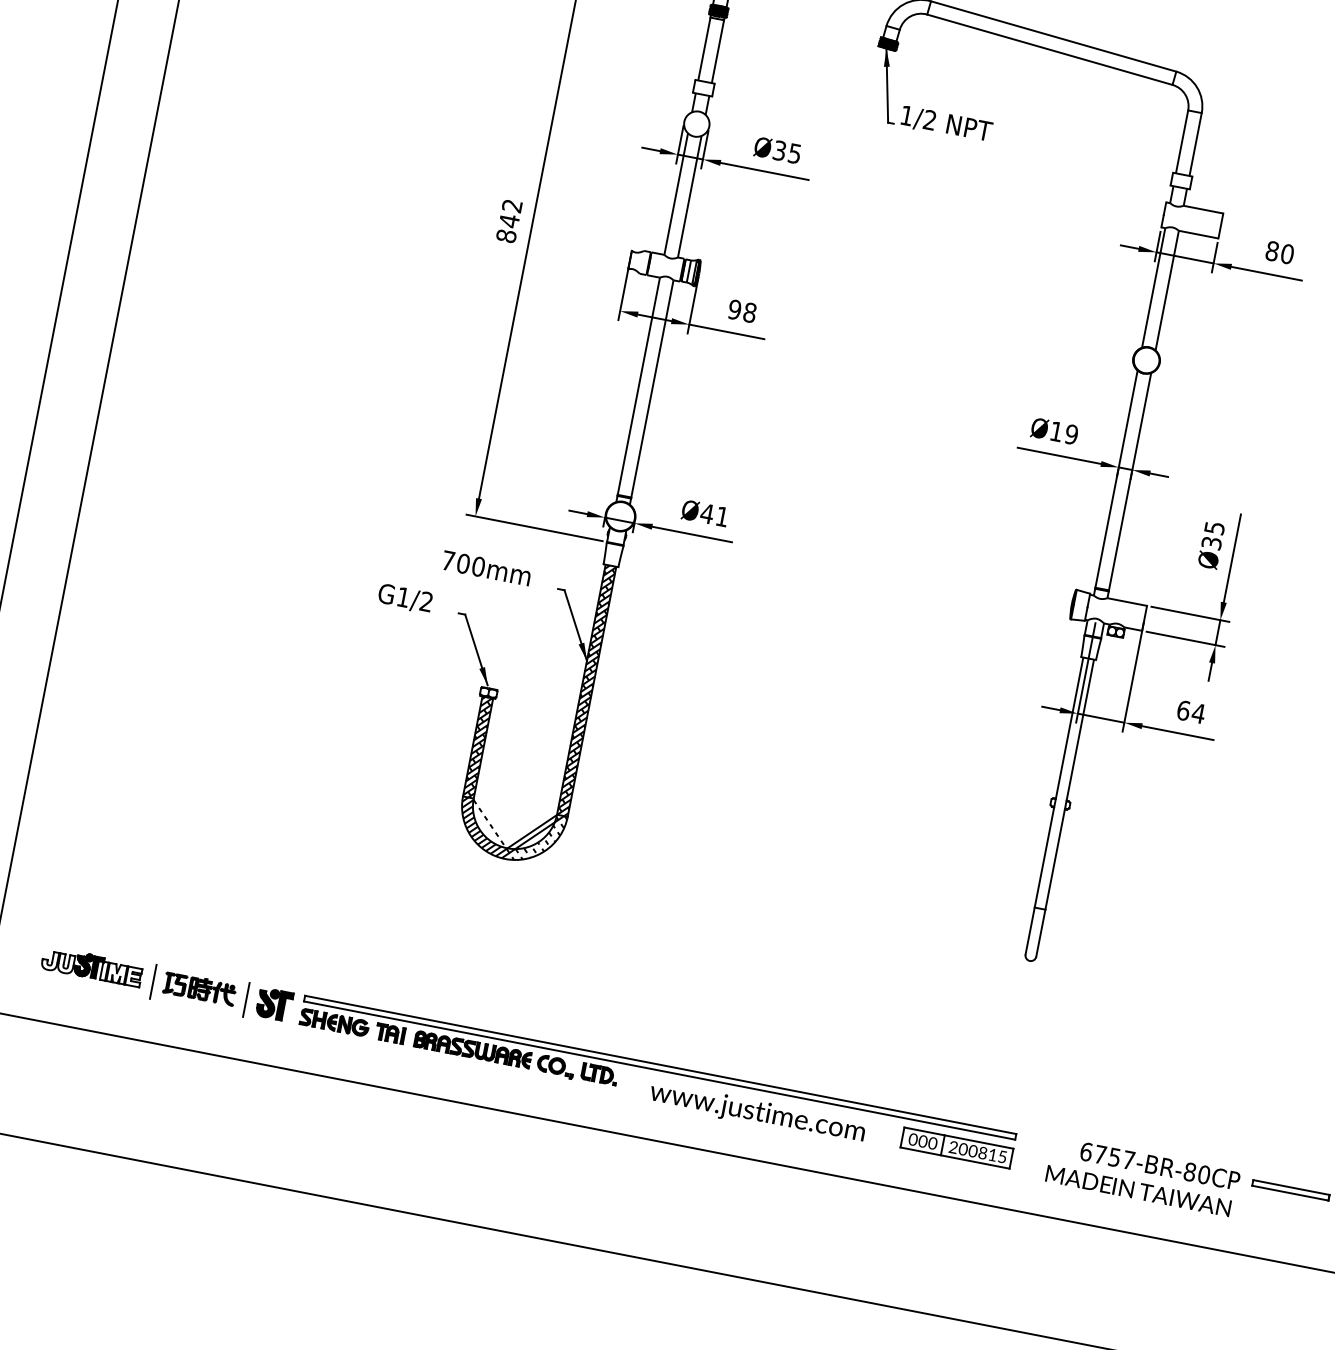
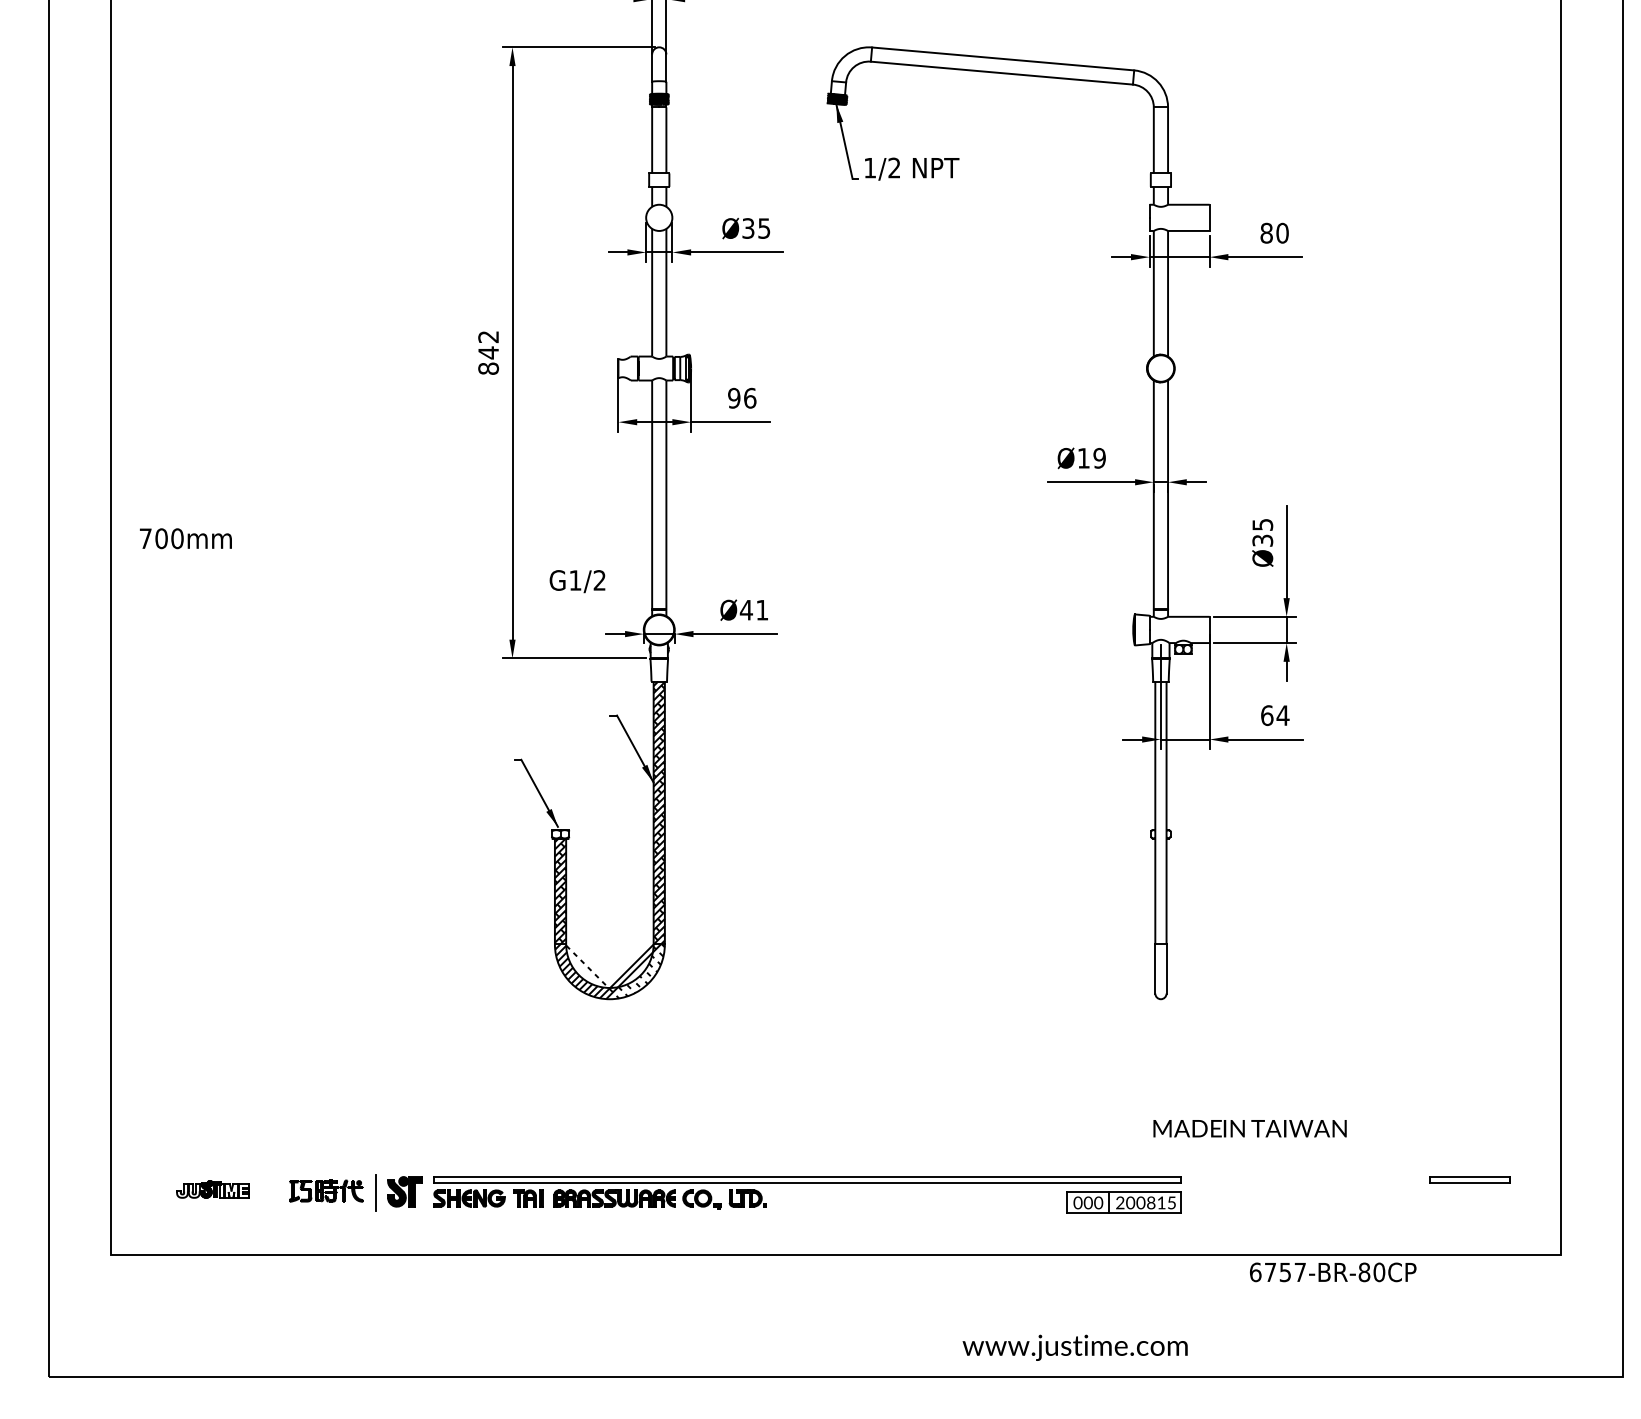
text: (750, 312) -> (750, 397), 98 -> 96
text: (486, 568) -> (185, 538), moved
text: (405, 598) -> (577, 581), moved
part: (91, 966) -> (212, 1189), size x0.7
line: (152, 981) -> (277, 1192), removed
text: (756, 1112) -> (1074, 1347), moved
text: (1160, 1166) -> (1333, 1272), moved
text: (1137, 1190) -> (1249, 1128), moved

